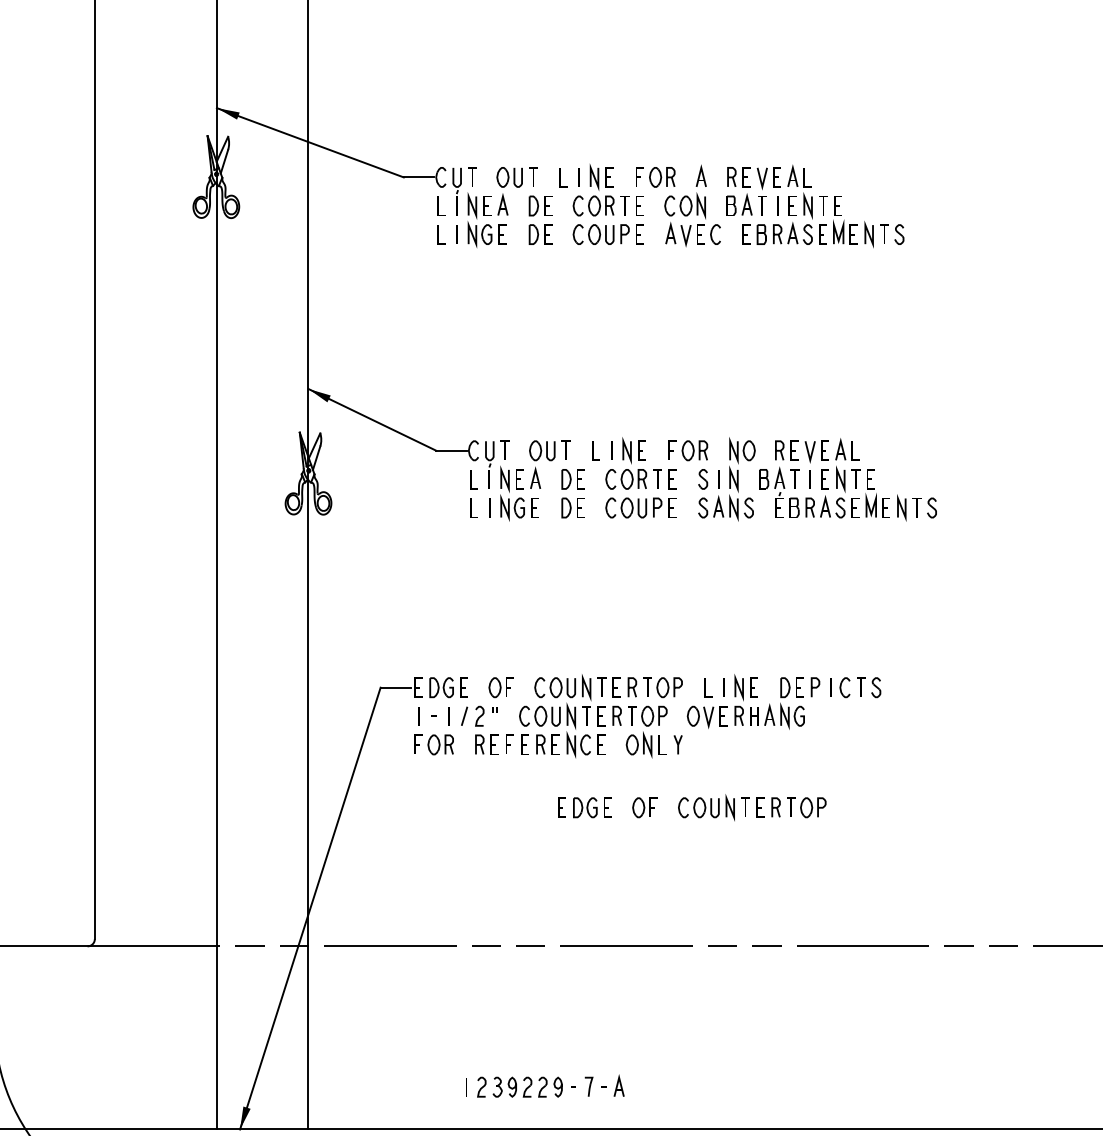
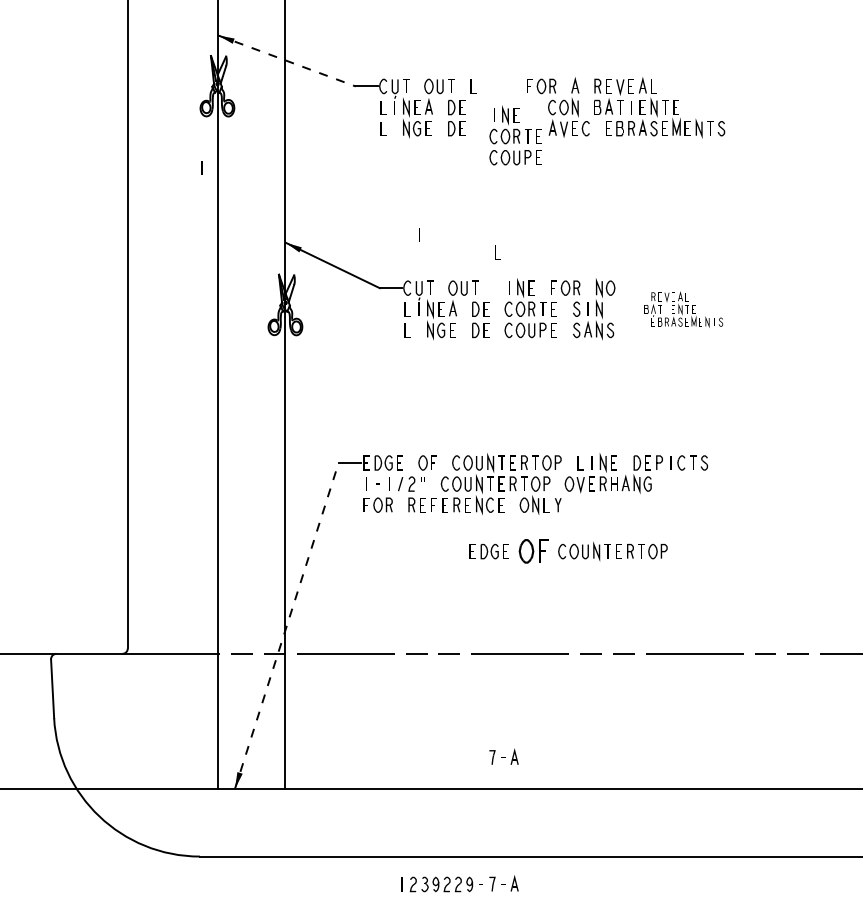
line: (309, 142) -> (286, 60), solid -> dashed
part: (608, 204) -> (515, 135), moved
line: (456, 234) -> (201, 167), moved
line: (593, 451) -> (495, 252), moved
part: (847, 479) -> (683, 309), size x0.6
line: (490, 506) -> (419, 234), moved
part: (644, 807) -> (533, 551), size x1.6
line: (309, 907) -> (286, 625), solid -> dashed
part: (519, 1086) -> (441, 757), removed

